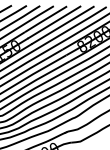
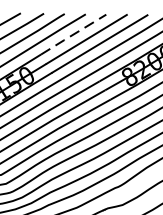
line: (45, 19) -> (72, 34), solid -> dashed

